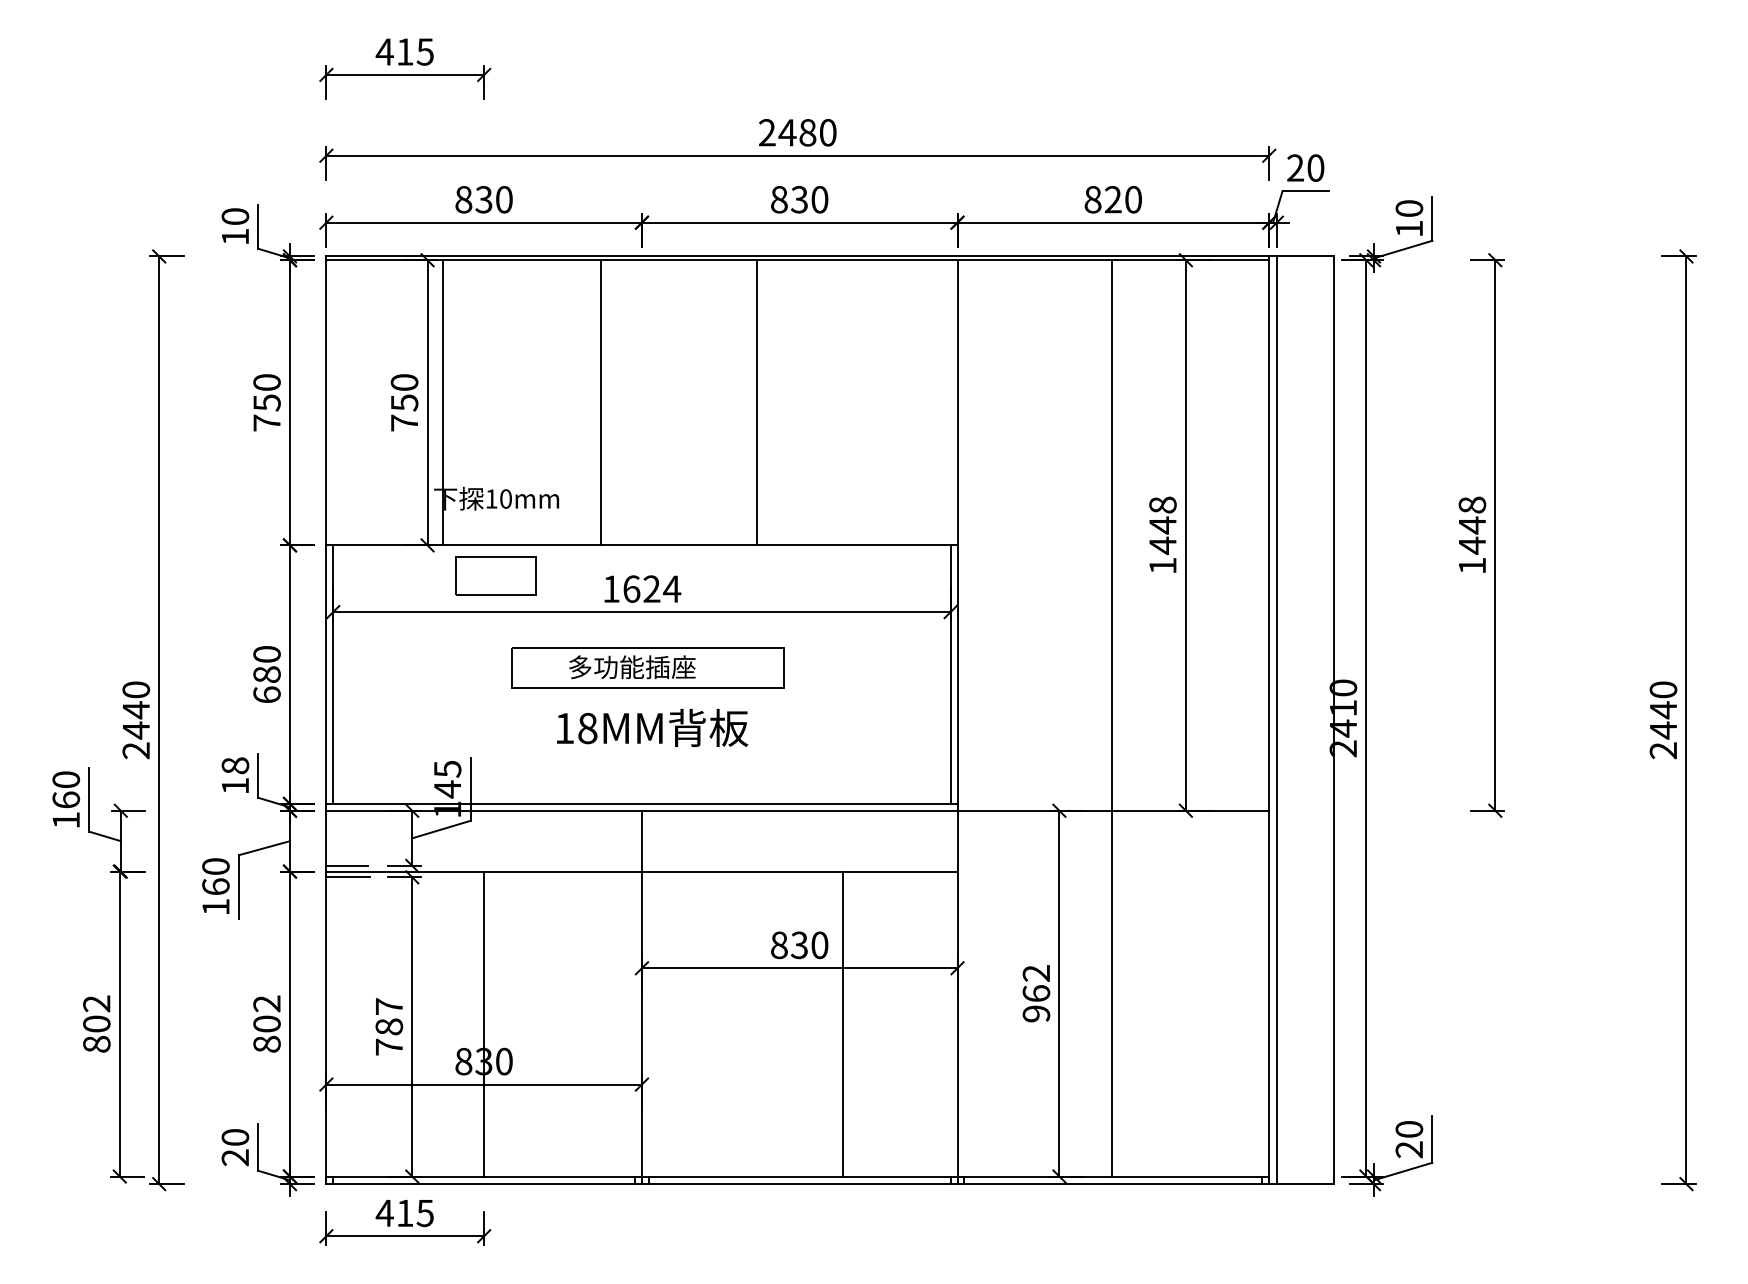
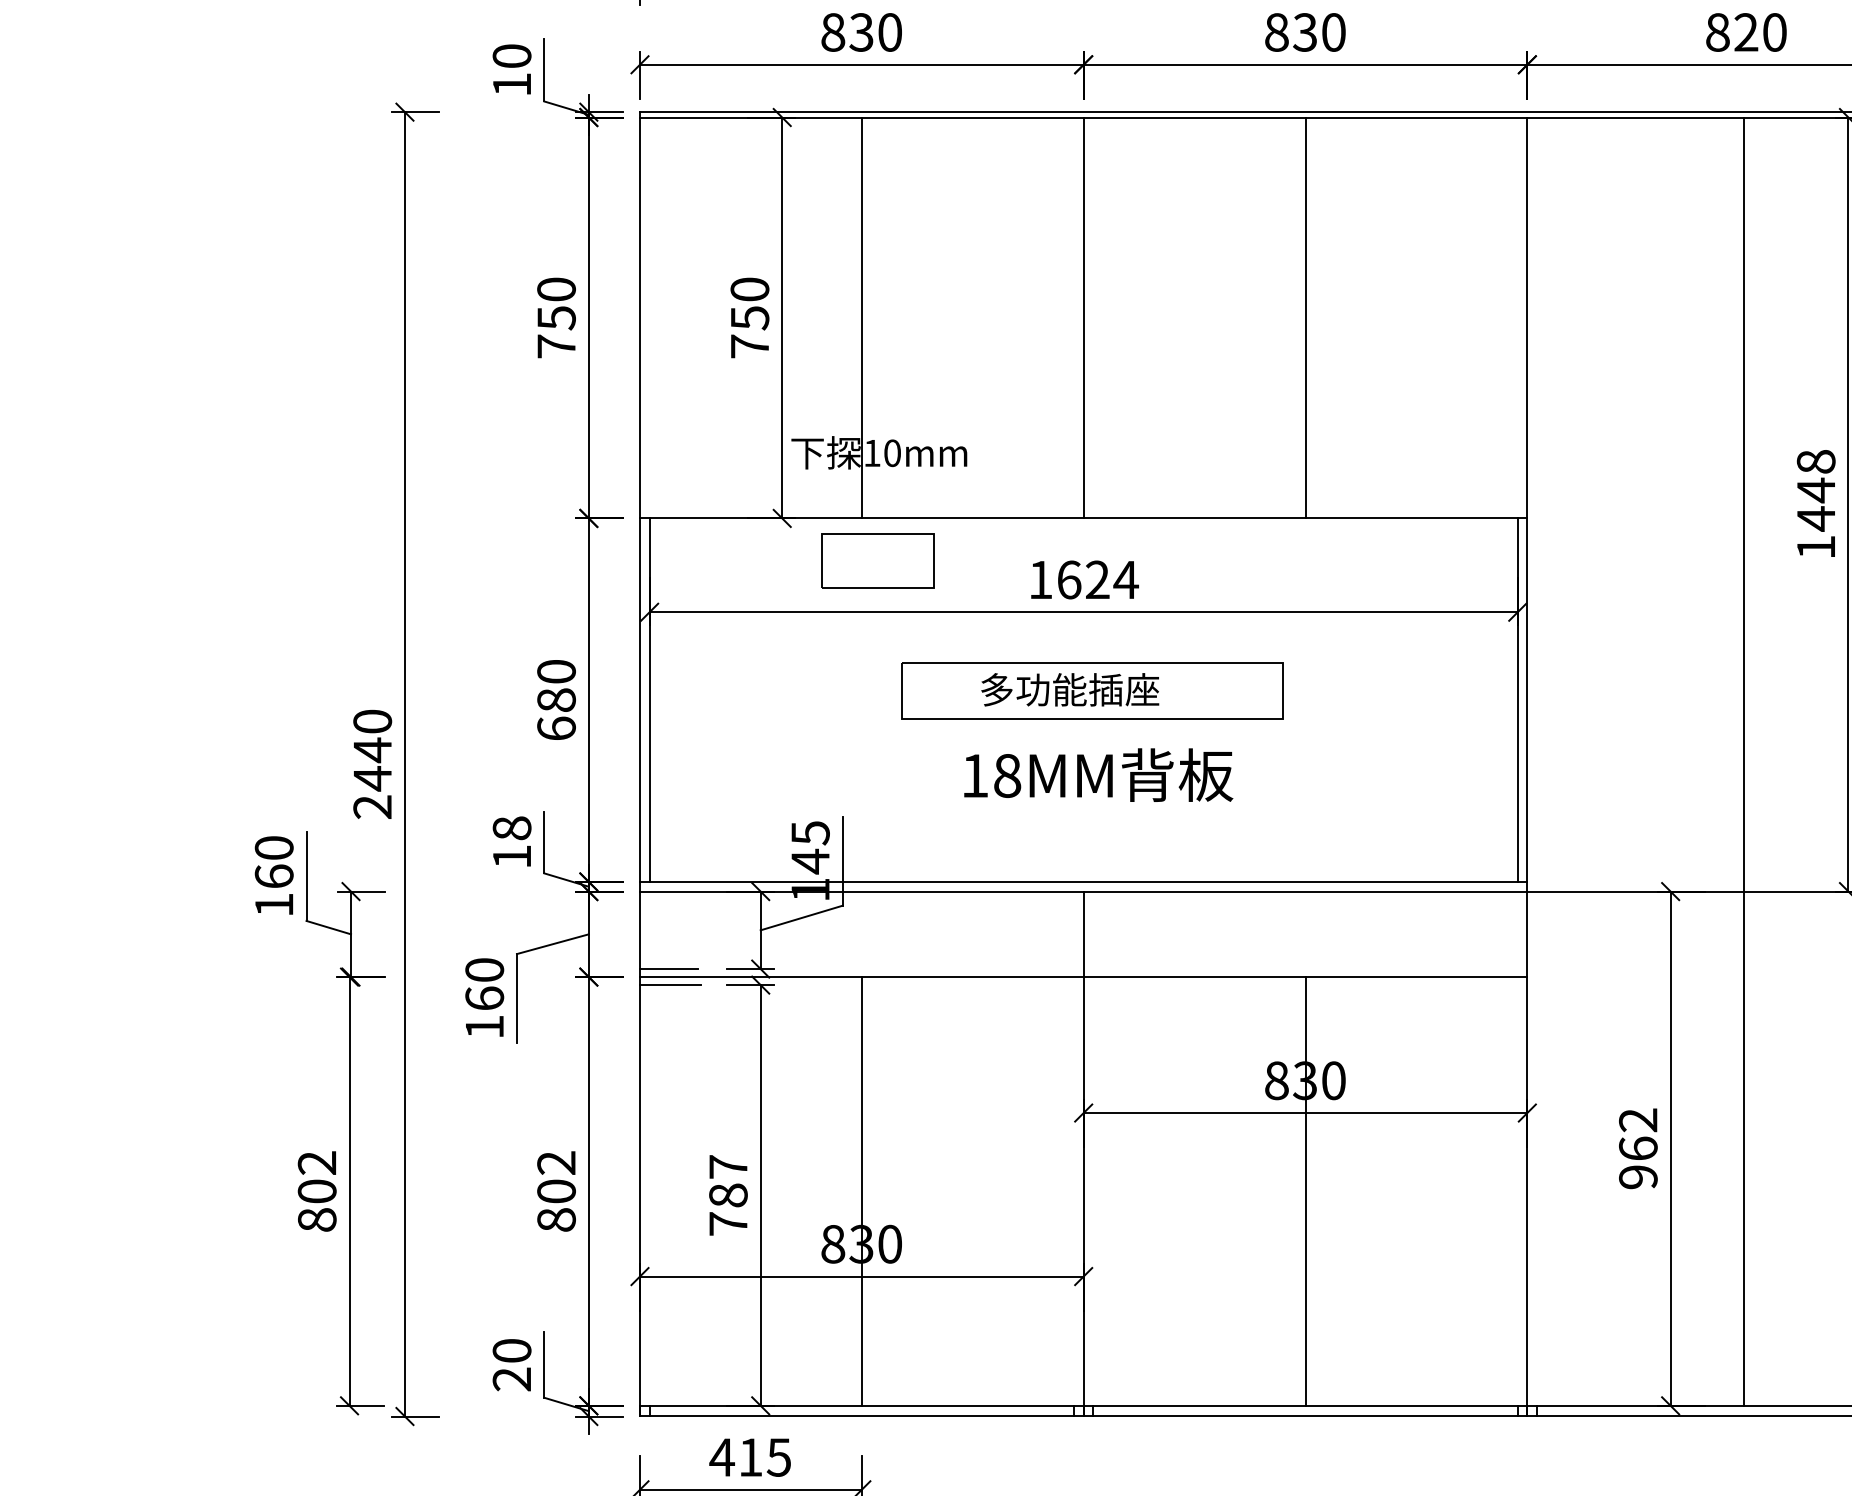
line: (443, 402) -> (862, 317), moved
line: (600, 402) -> (1083, 317), moved
line: (756, 402) -> (1305, 317), moved
line: (842, 1023) -> (1305, 1190), moved

